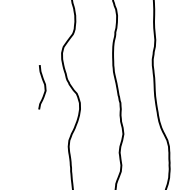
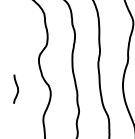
curve: (43, 84) -> (16, 87), moved

